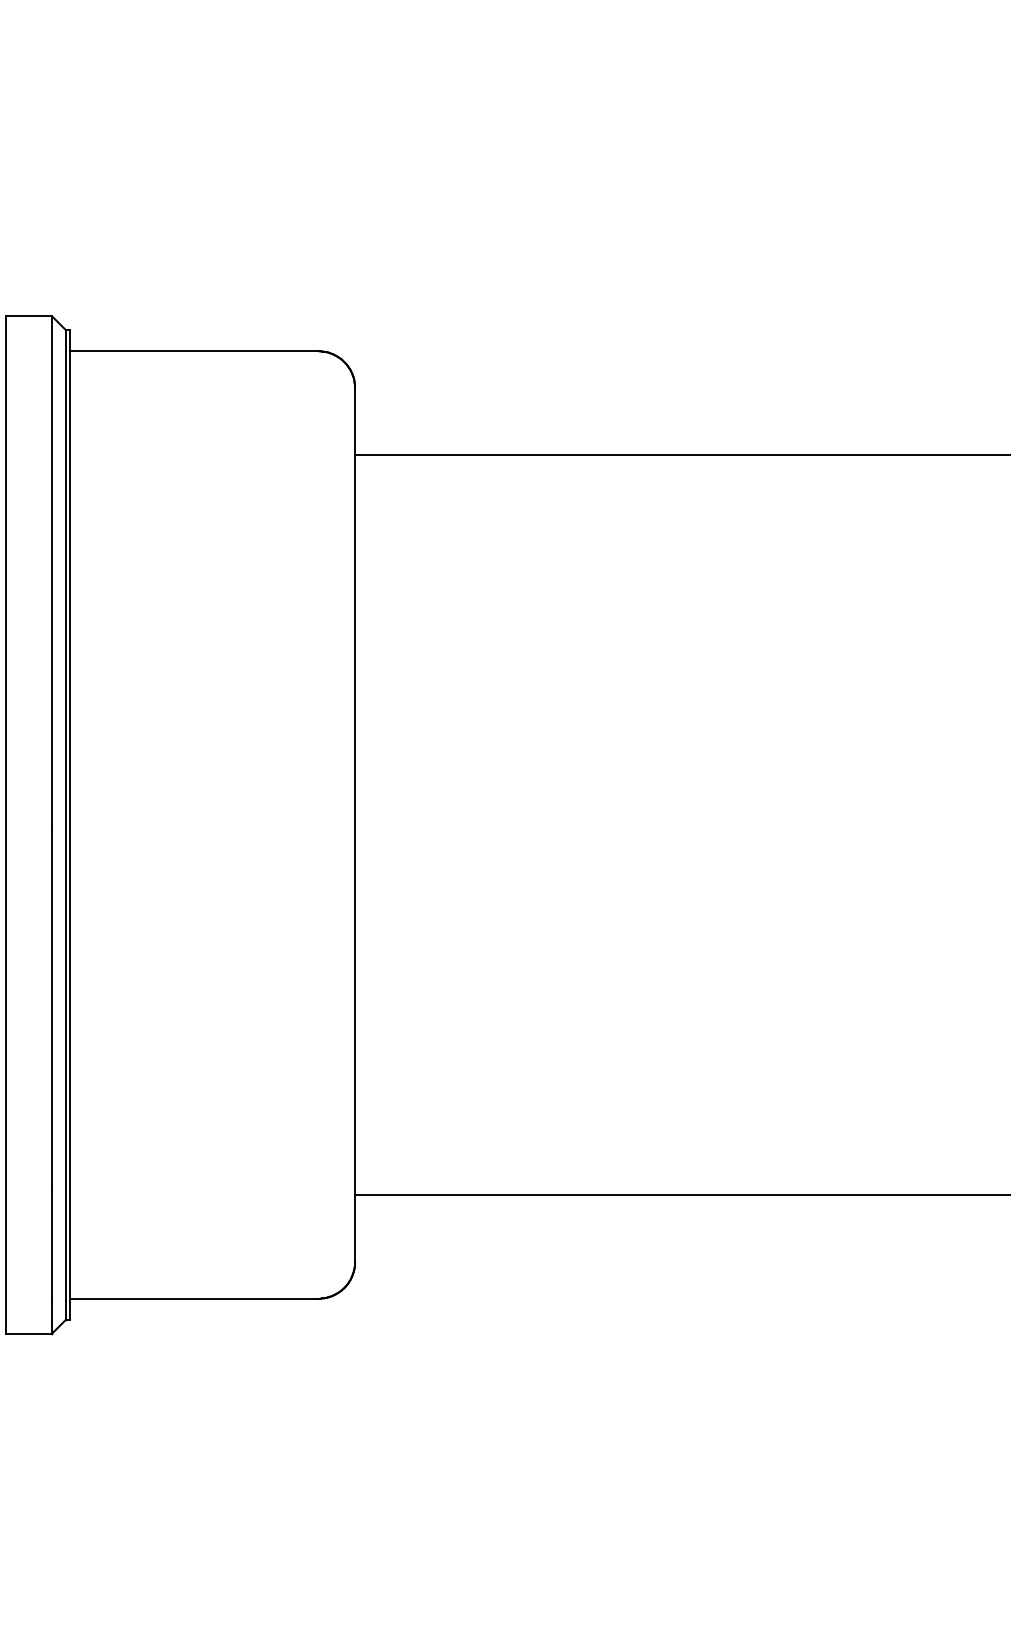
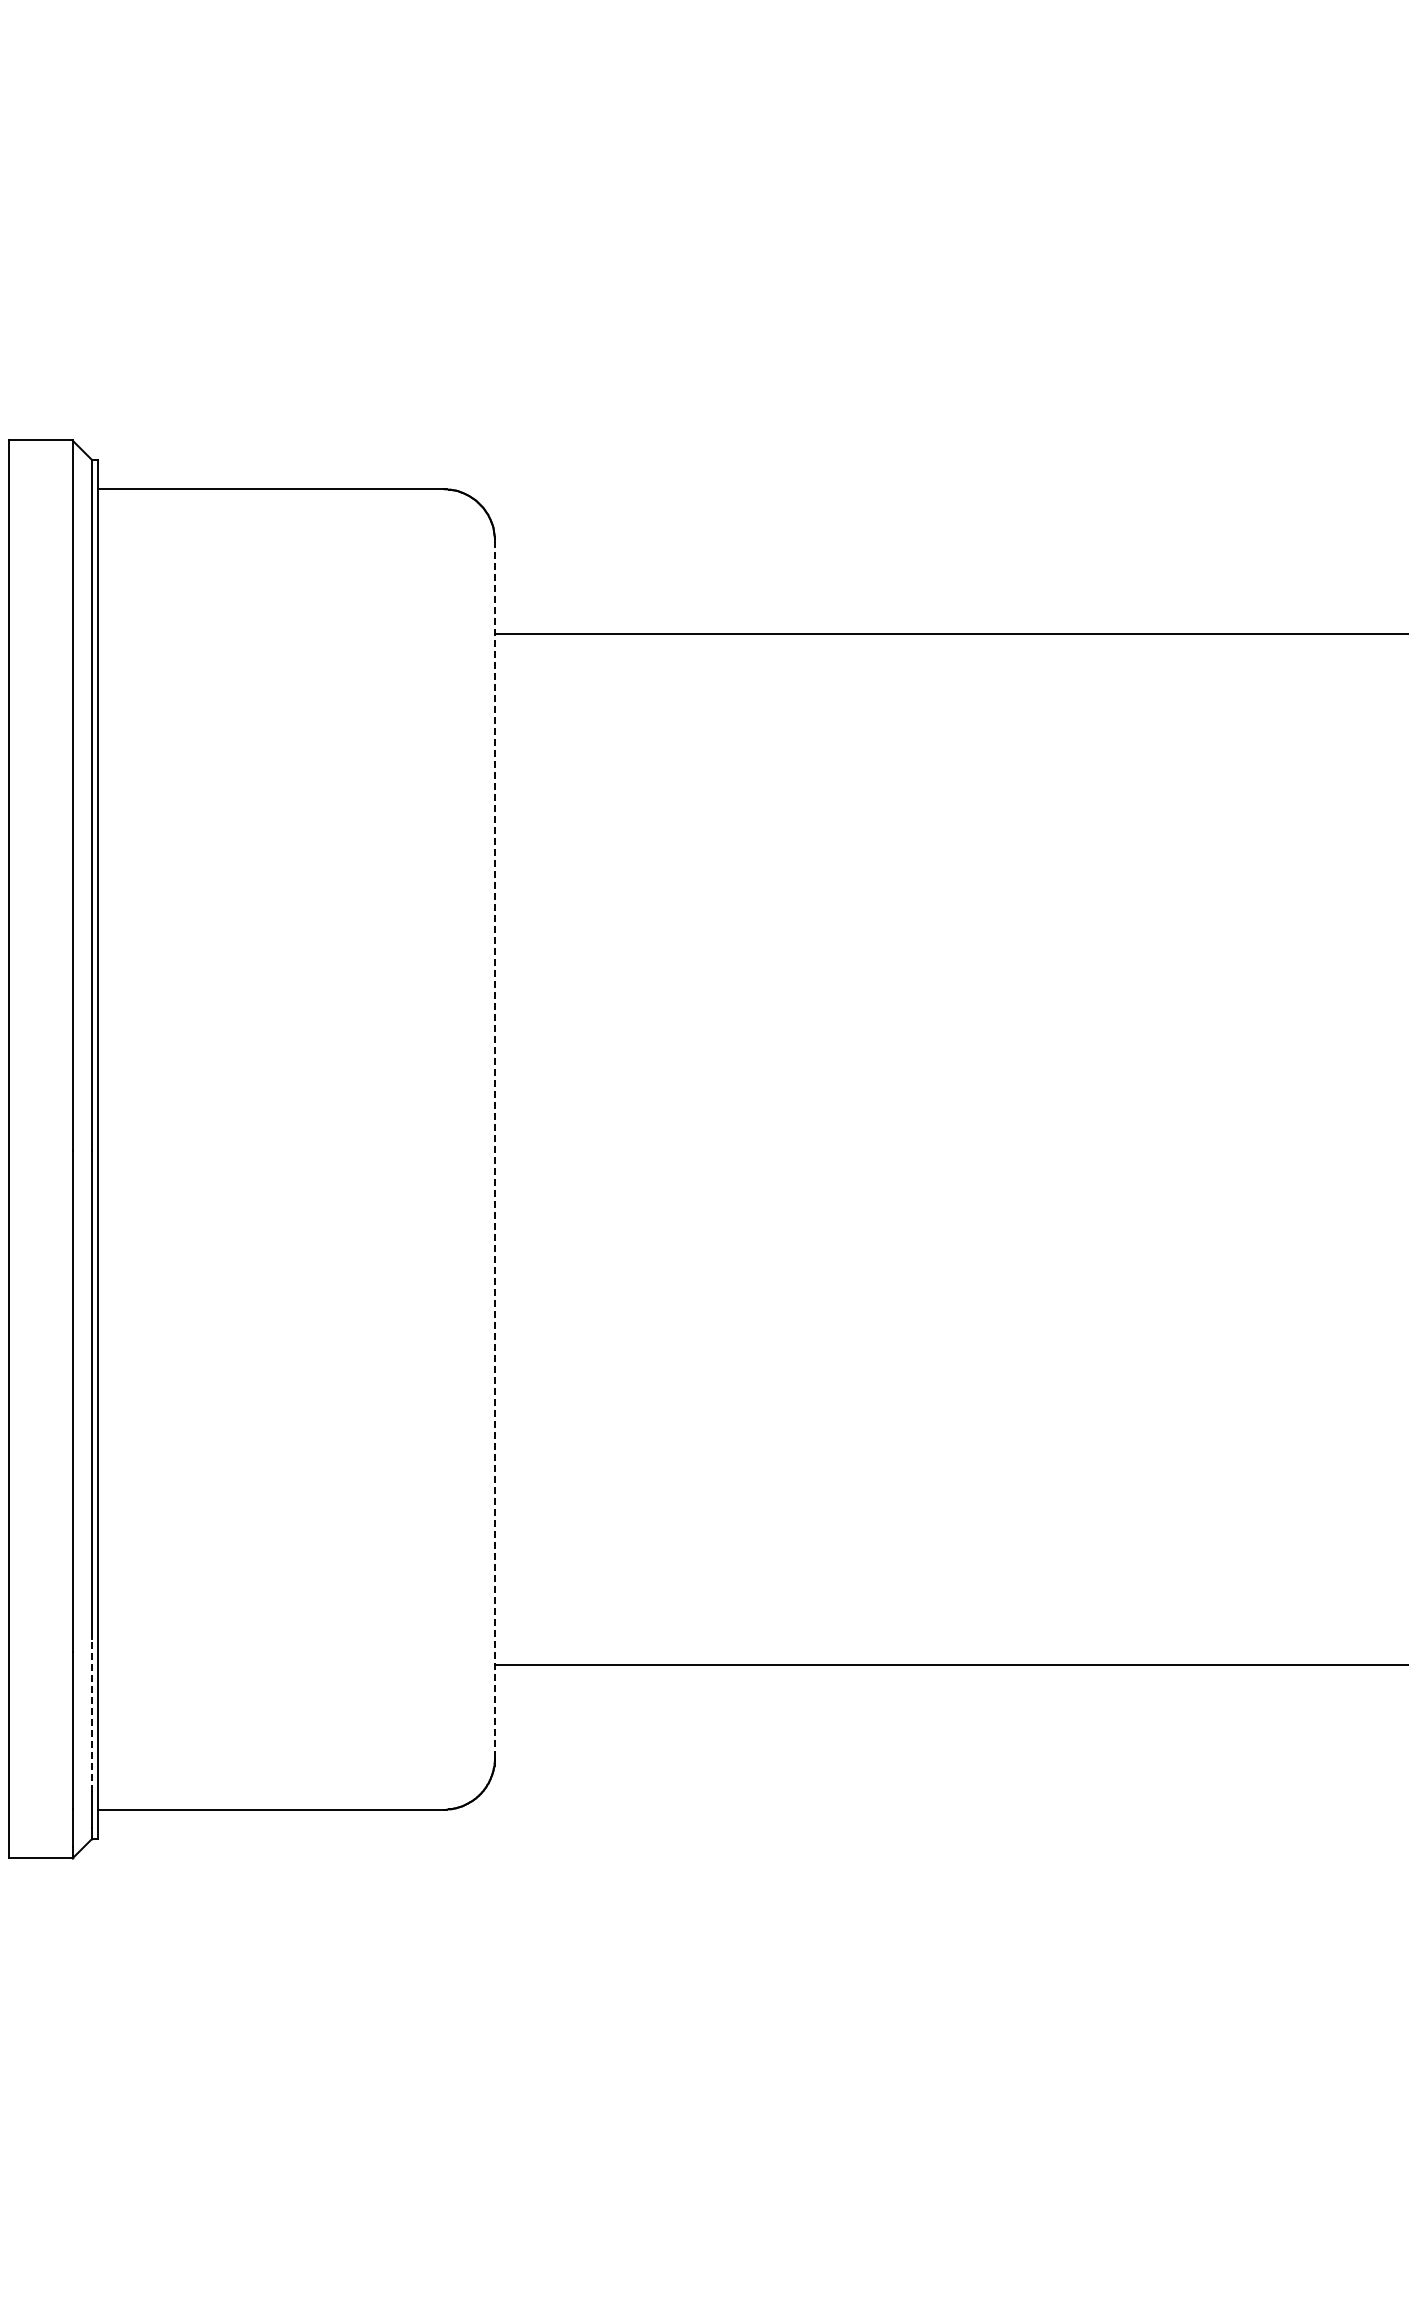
line: (354, 824) -> (494, 1148), solid -> dashed
line: (65, 1231) -> (91, 1715), solid -> dashed

